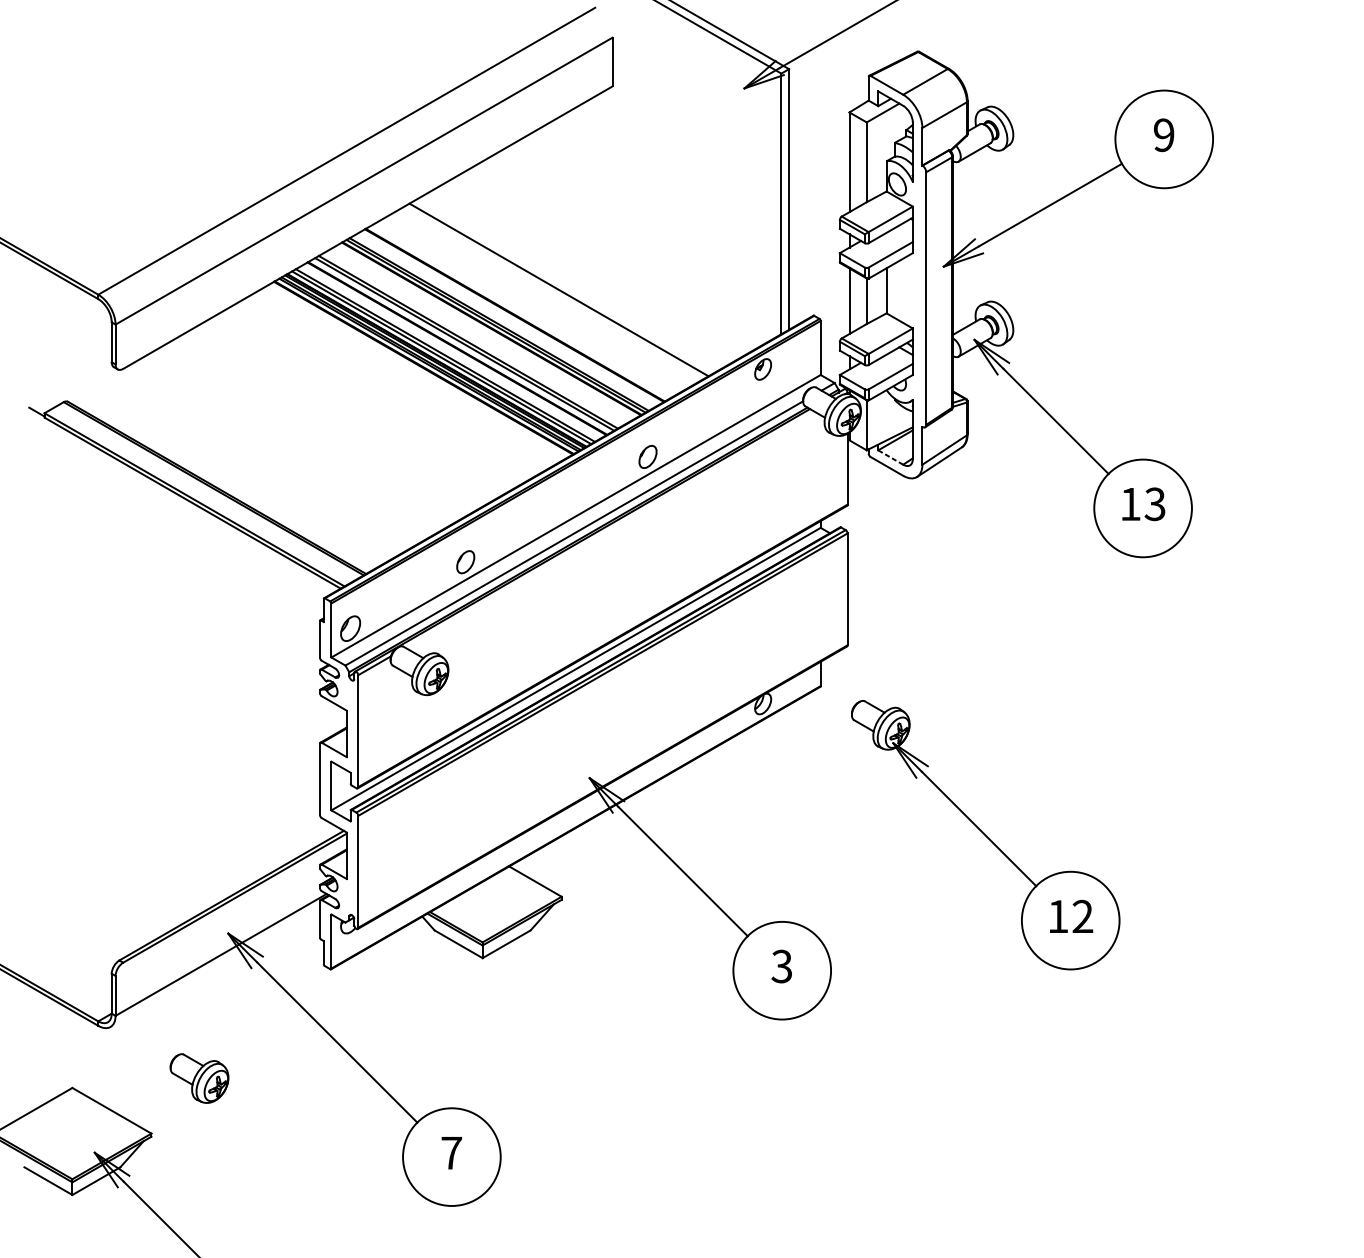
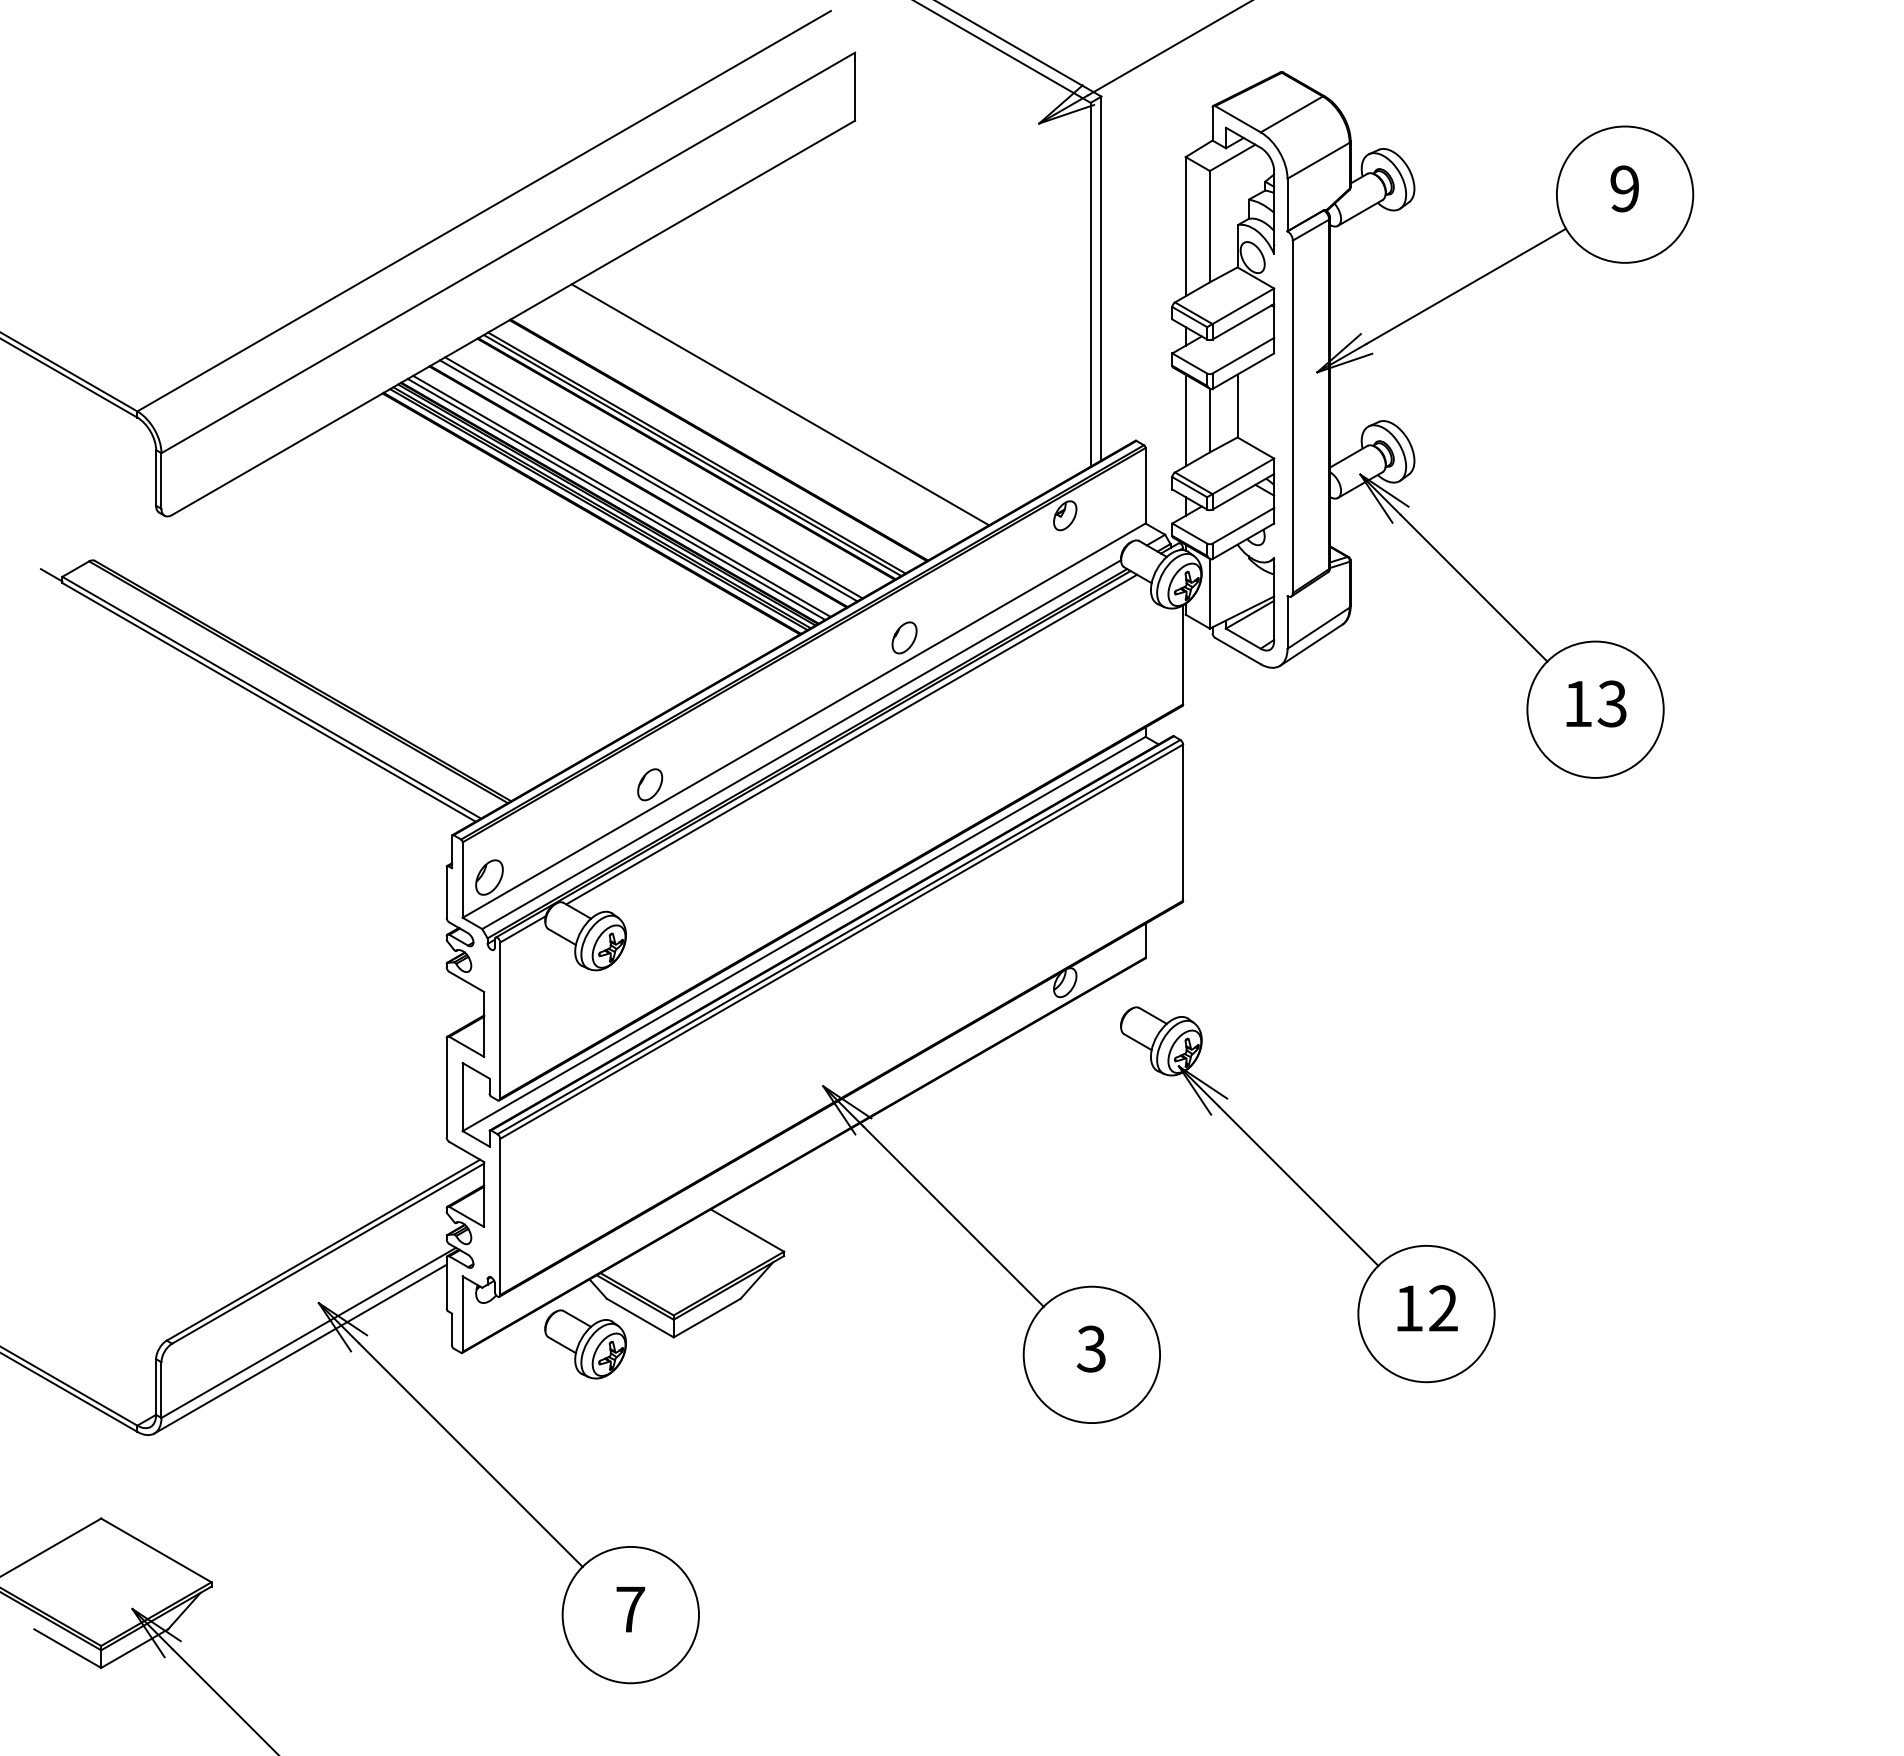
line: (890, 457) -> (1242, 638), dashed -> solid
line: (609, 529) -> (851, 739), added
part: (985, 834) -> (1307, 1194), moved
line: (215, 966) -> (300, 1348), added
part: (199, 1078) -> (585, 1344), moved

